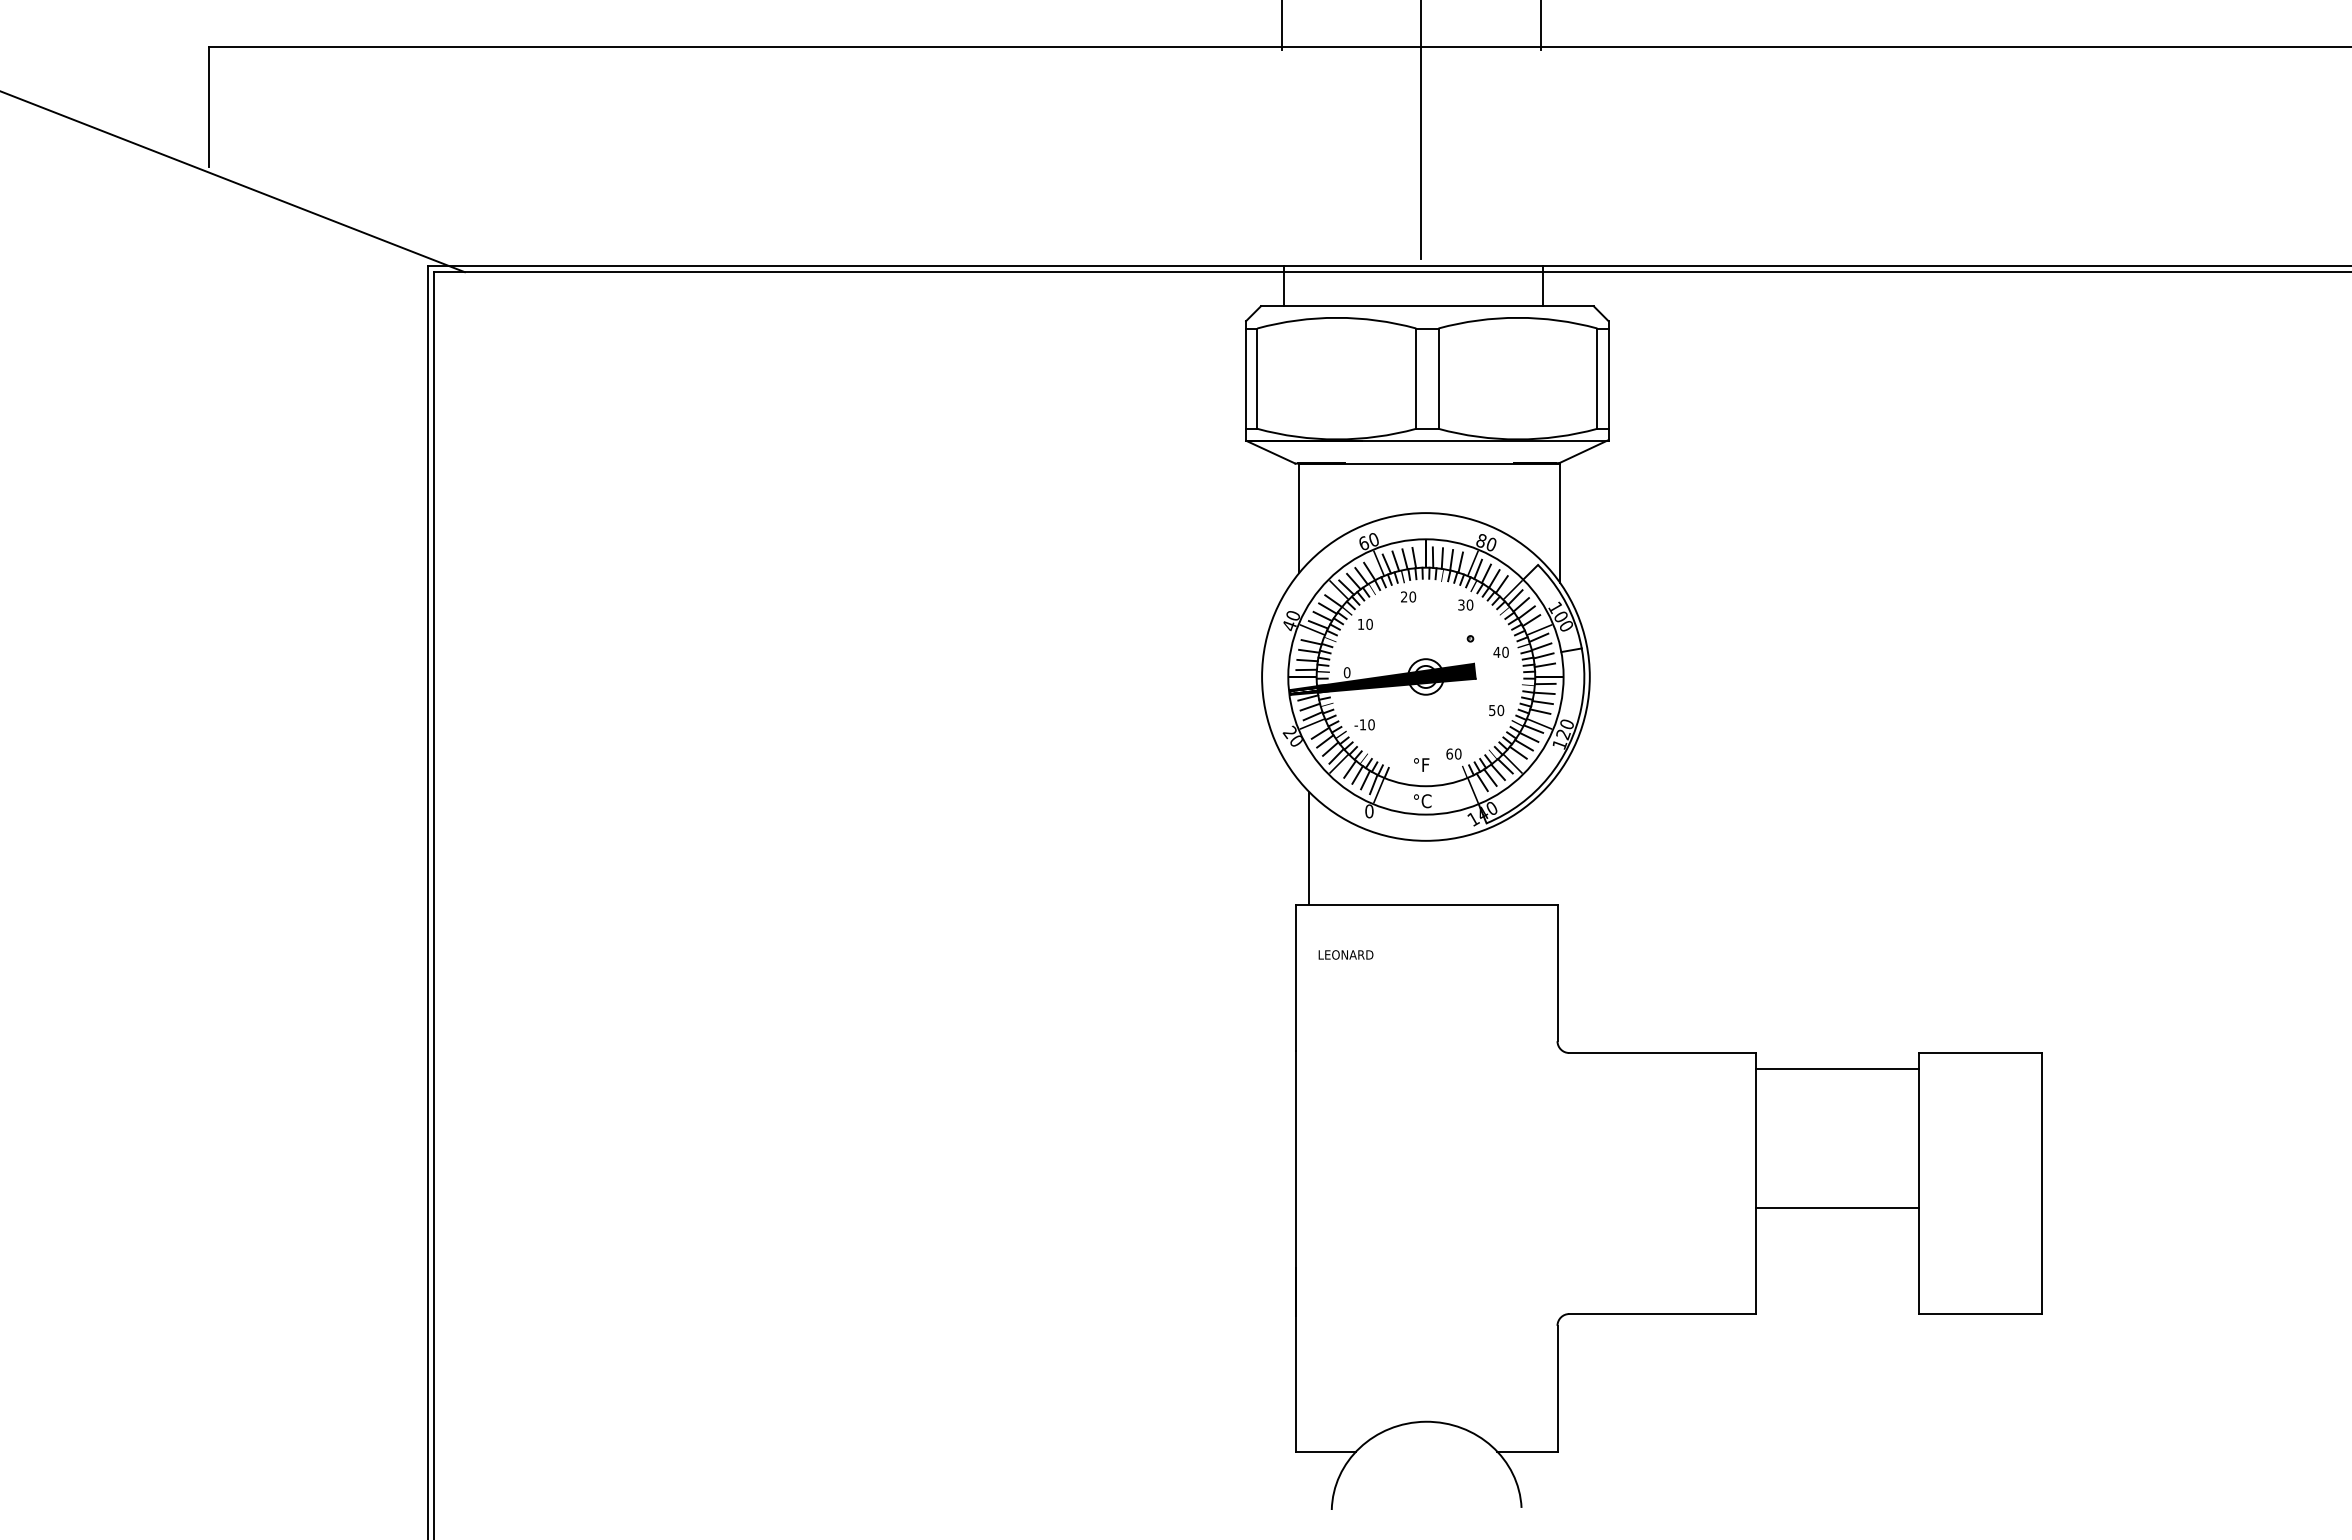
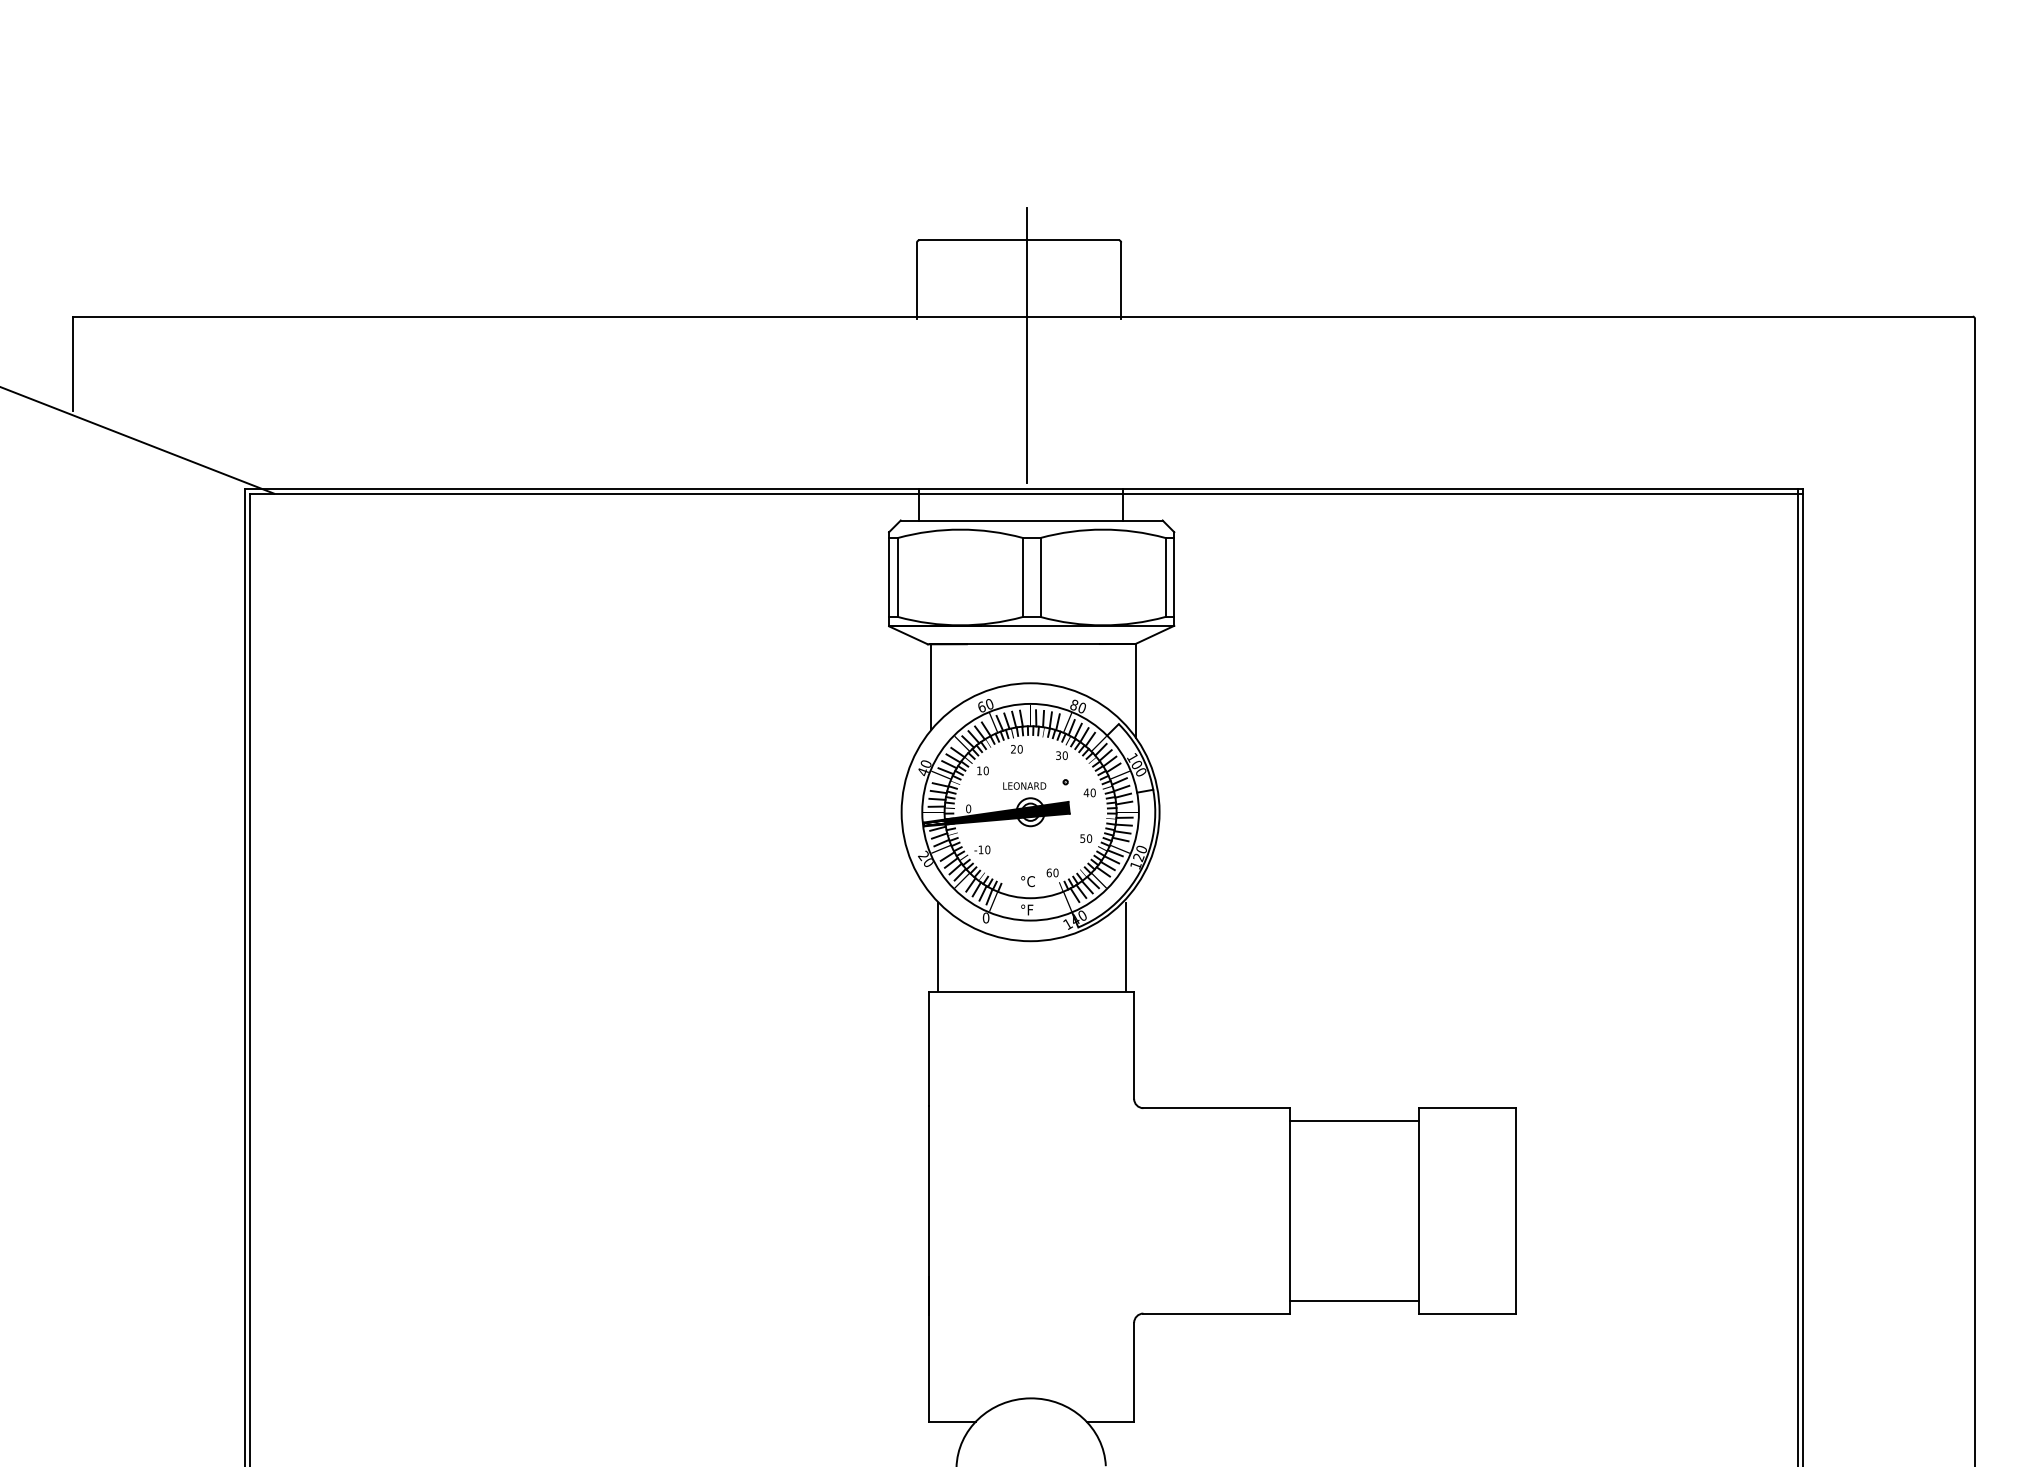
text: (1425, 764) -> (1030, 881), °F -> °C
text: (1425, 800) -> (1030, 909), °C -> °F
line: (1546, 848) -> (1125, 947), added
text: (1345, 954) -> (1024, 785), moved
line: (1837, 1208) -> (1354, 1301), moved

